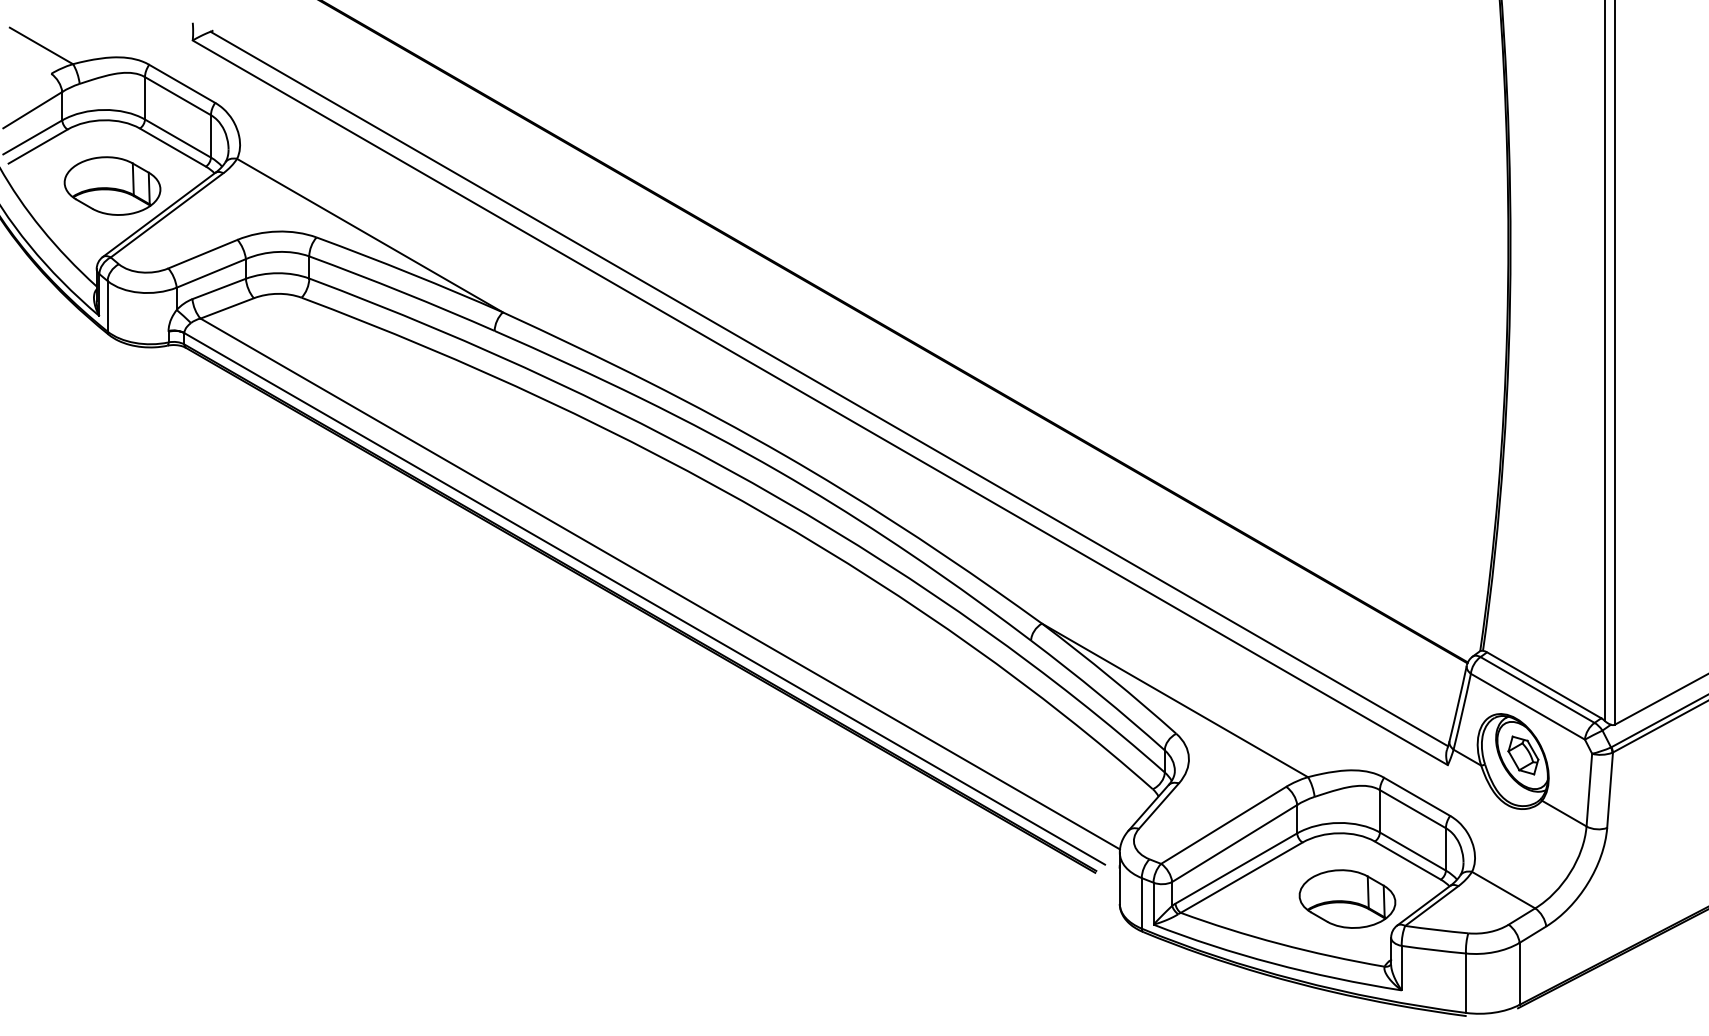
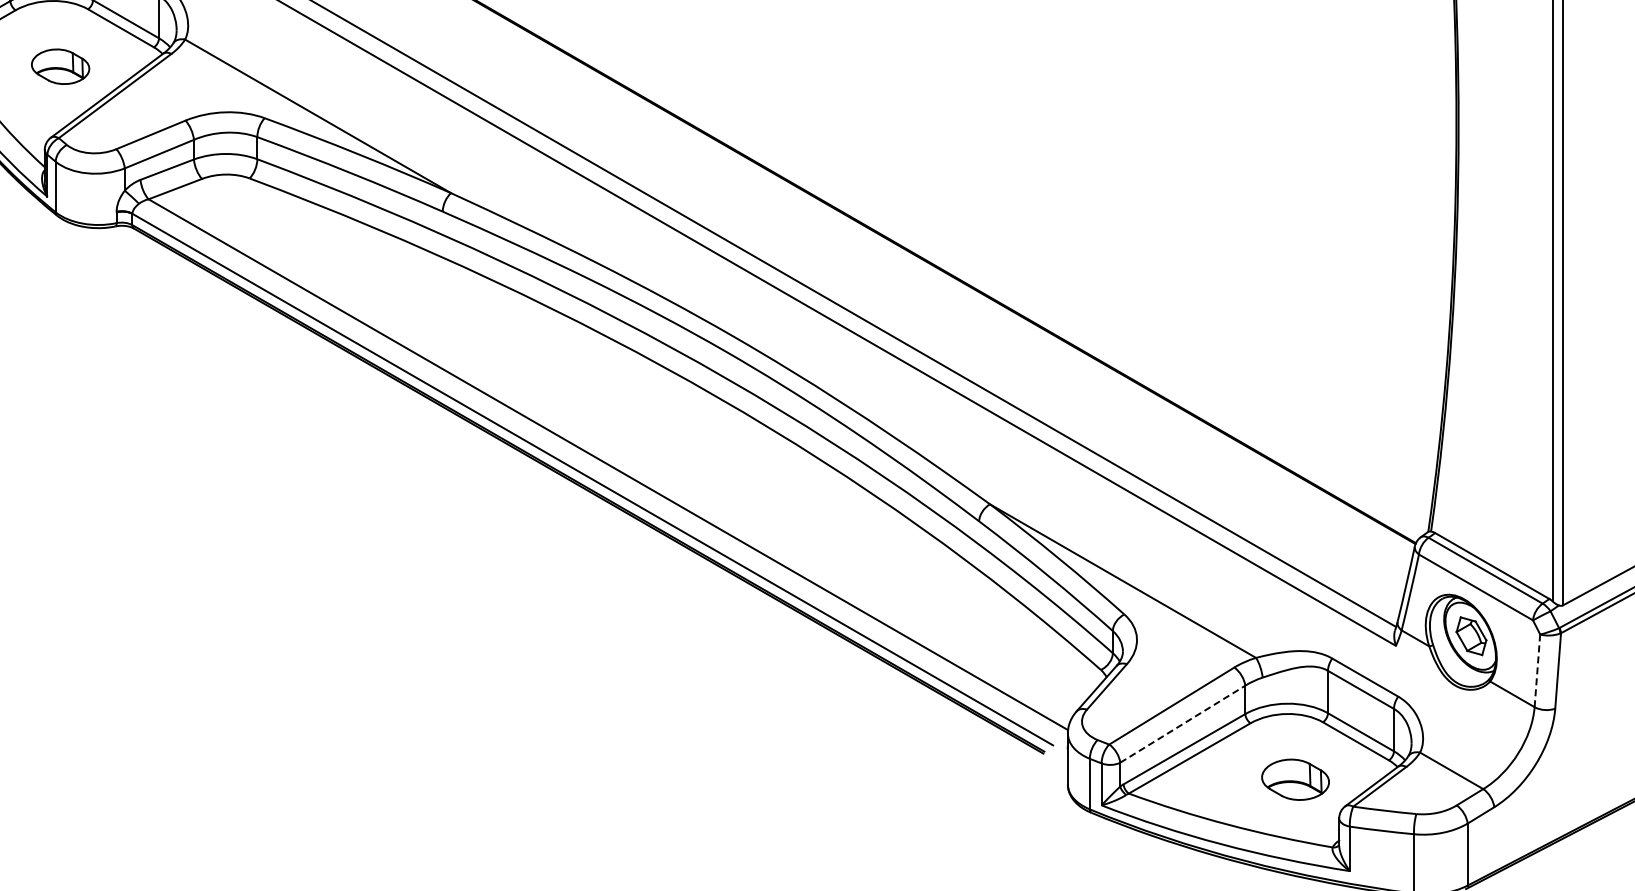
part: (112, 185) -> (60, 66), size x0.6
line: (1589, 790) -> (1537, 671), solid -> dashed
line: (1235, 843) -> (1183, 724), solid -> dashed
part: (1347, 898) -> (1295, 779), size x0.7

